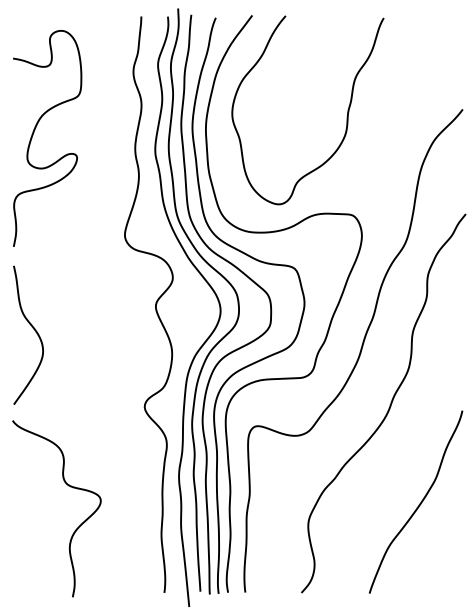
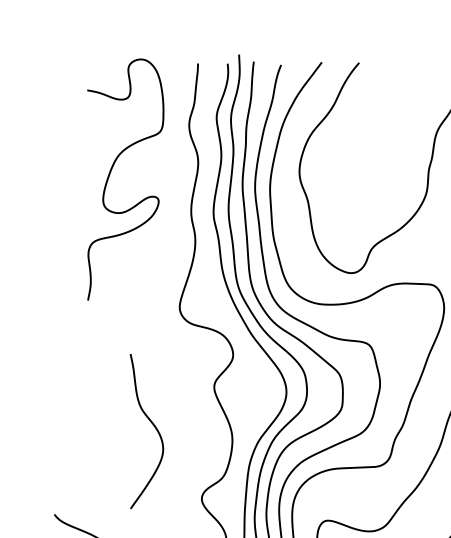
curve: (34, 132) -> (111, 172), moved
curve: (33, 329) -> (152, 425), moved

